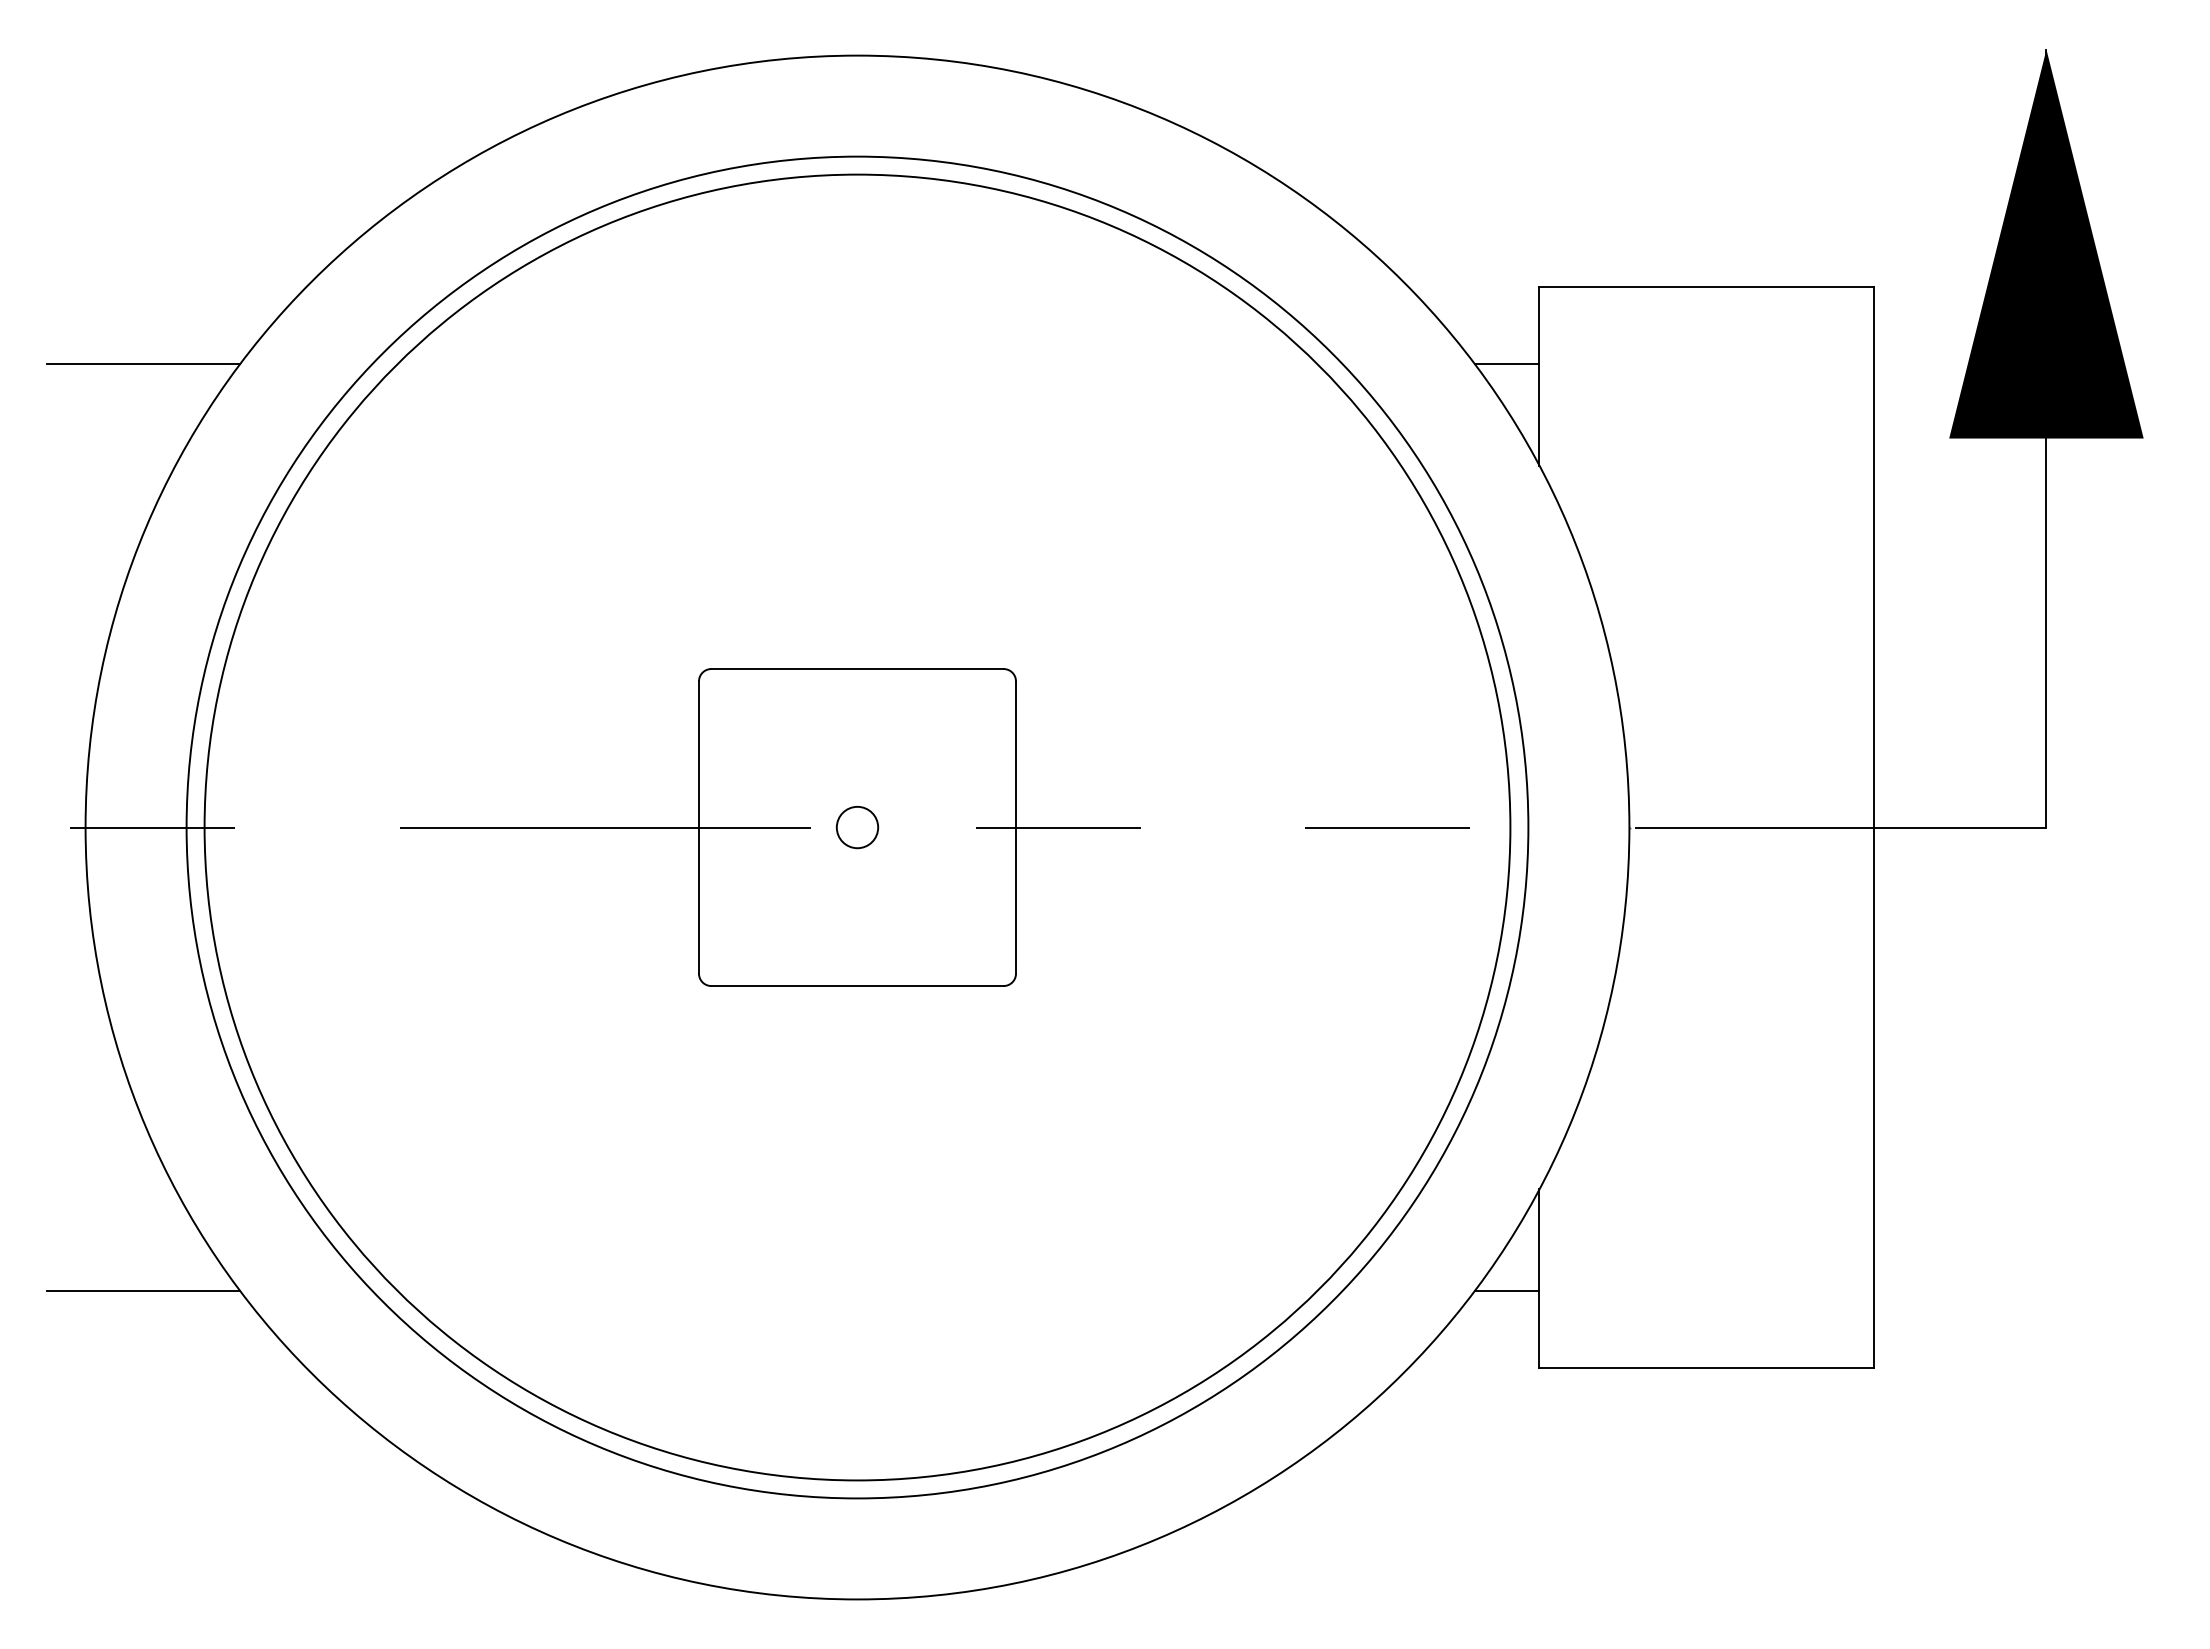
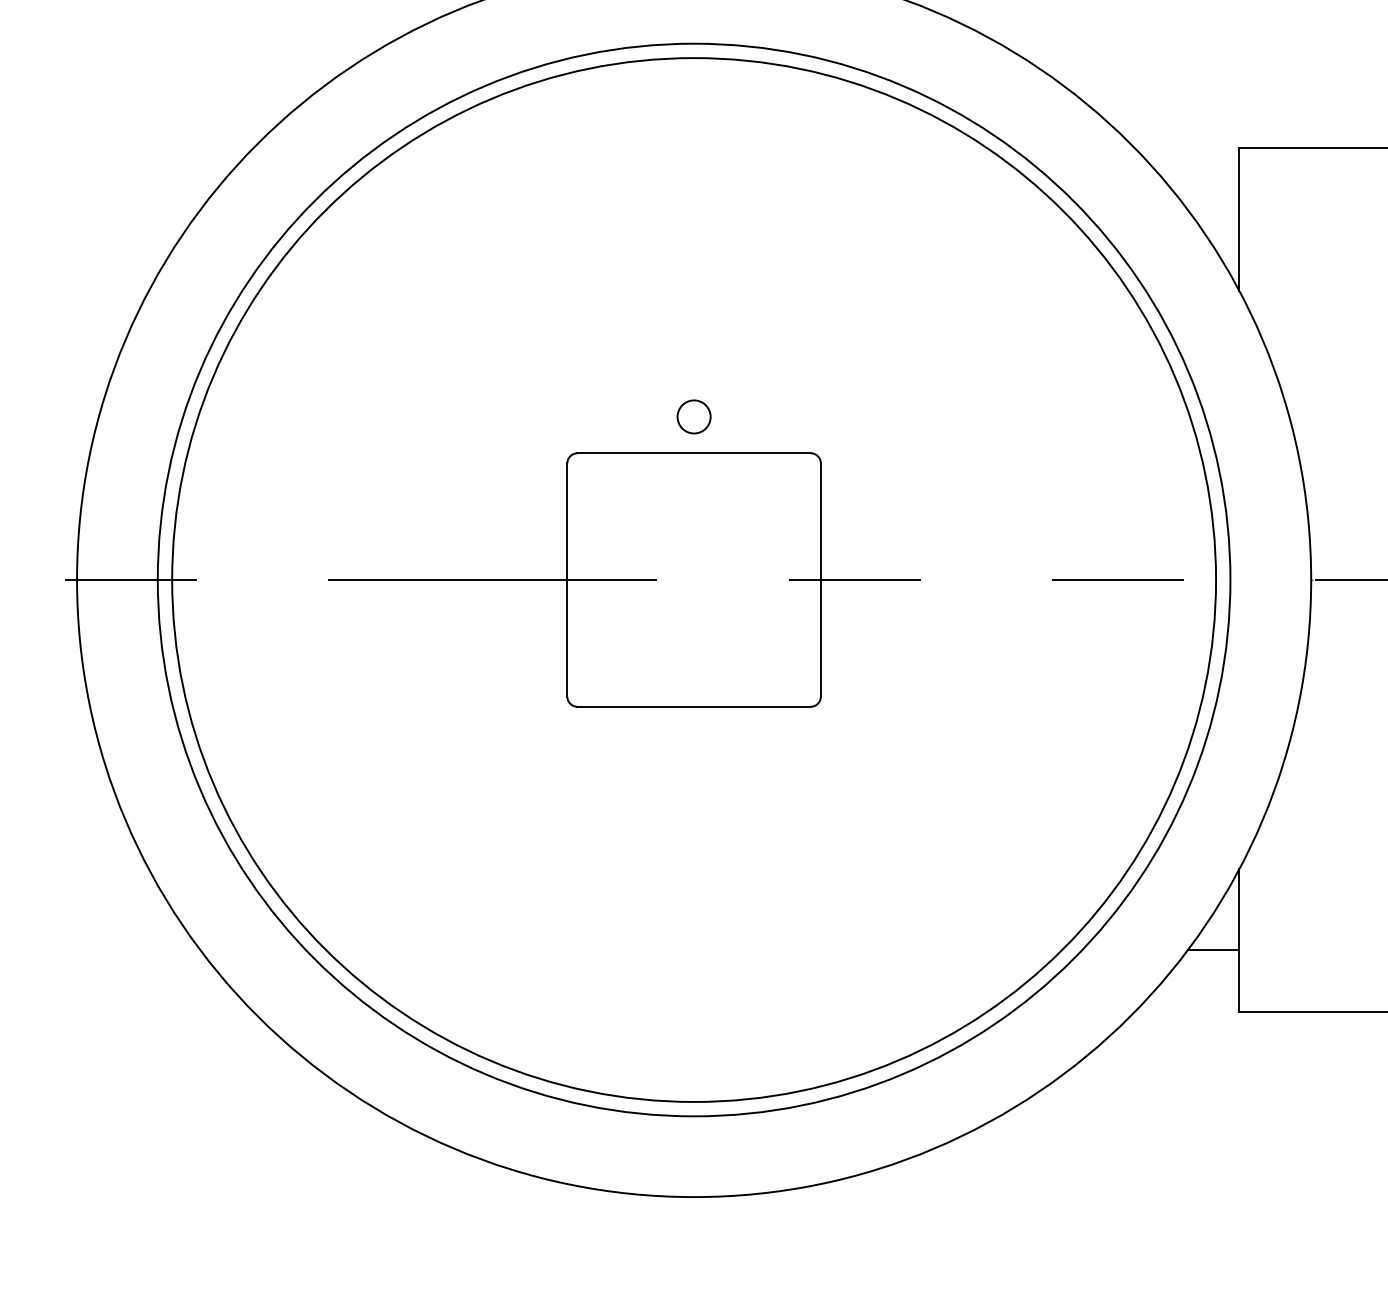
line: (143, 364) -> (123, 209), removed
line: (1507, 364) -> (1213, 209), removed
circle: (857, 827) -> (694, 416), moved
line: (143, 1290) -> (123, 950), removed

